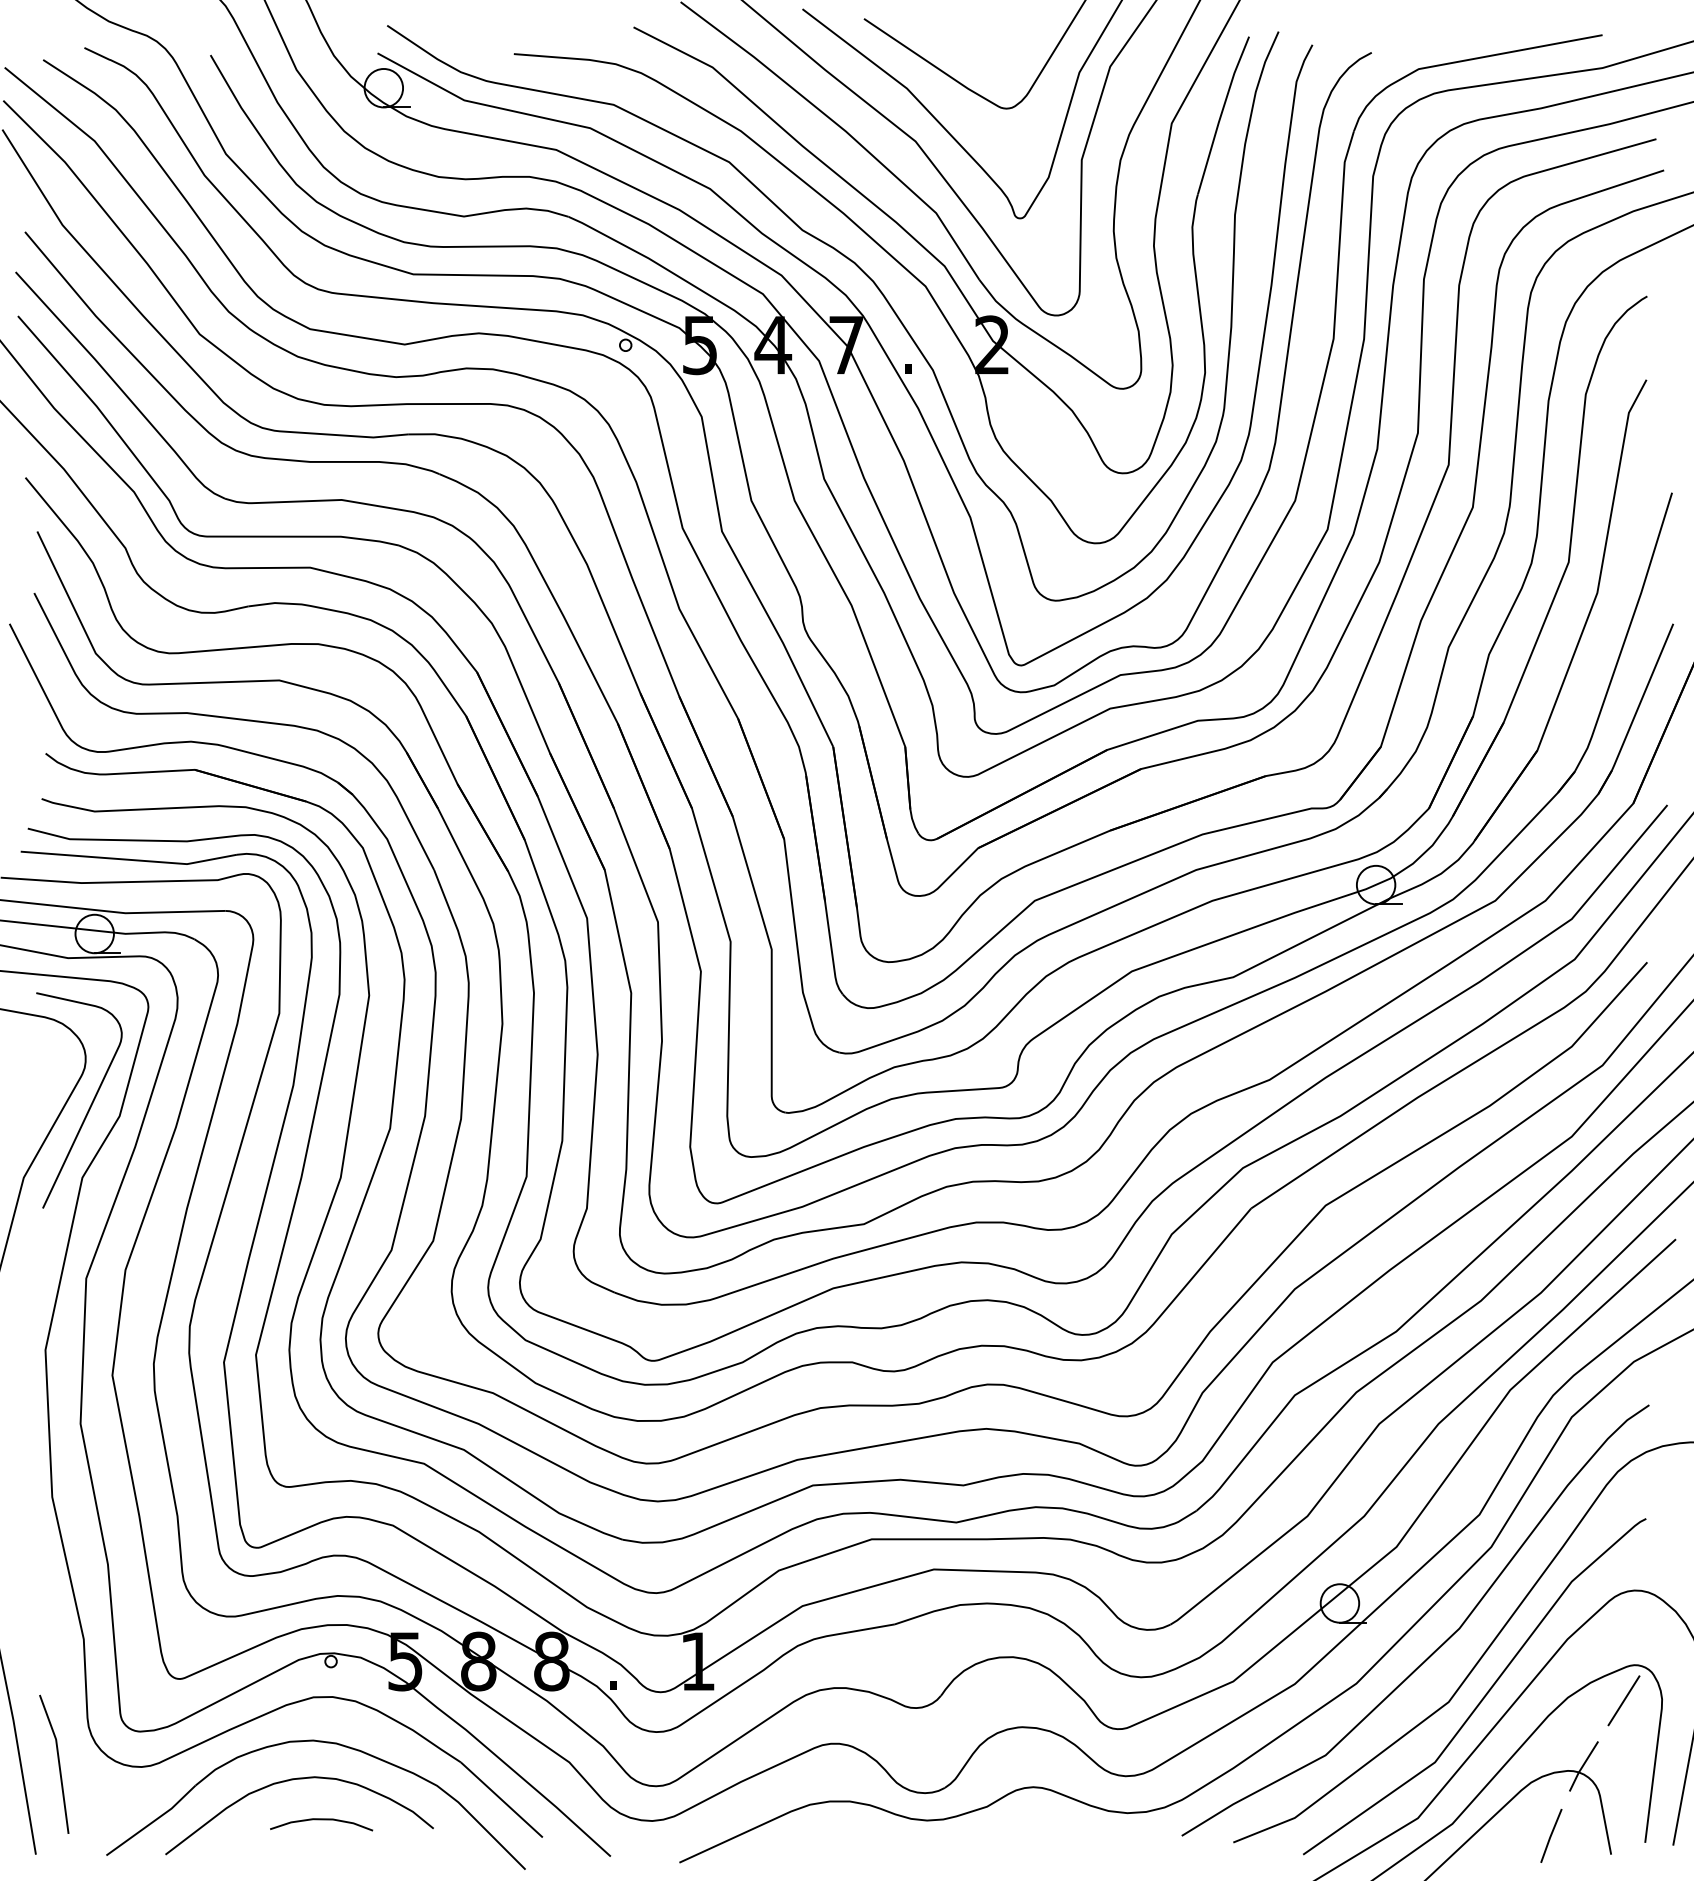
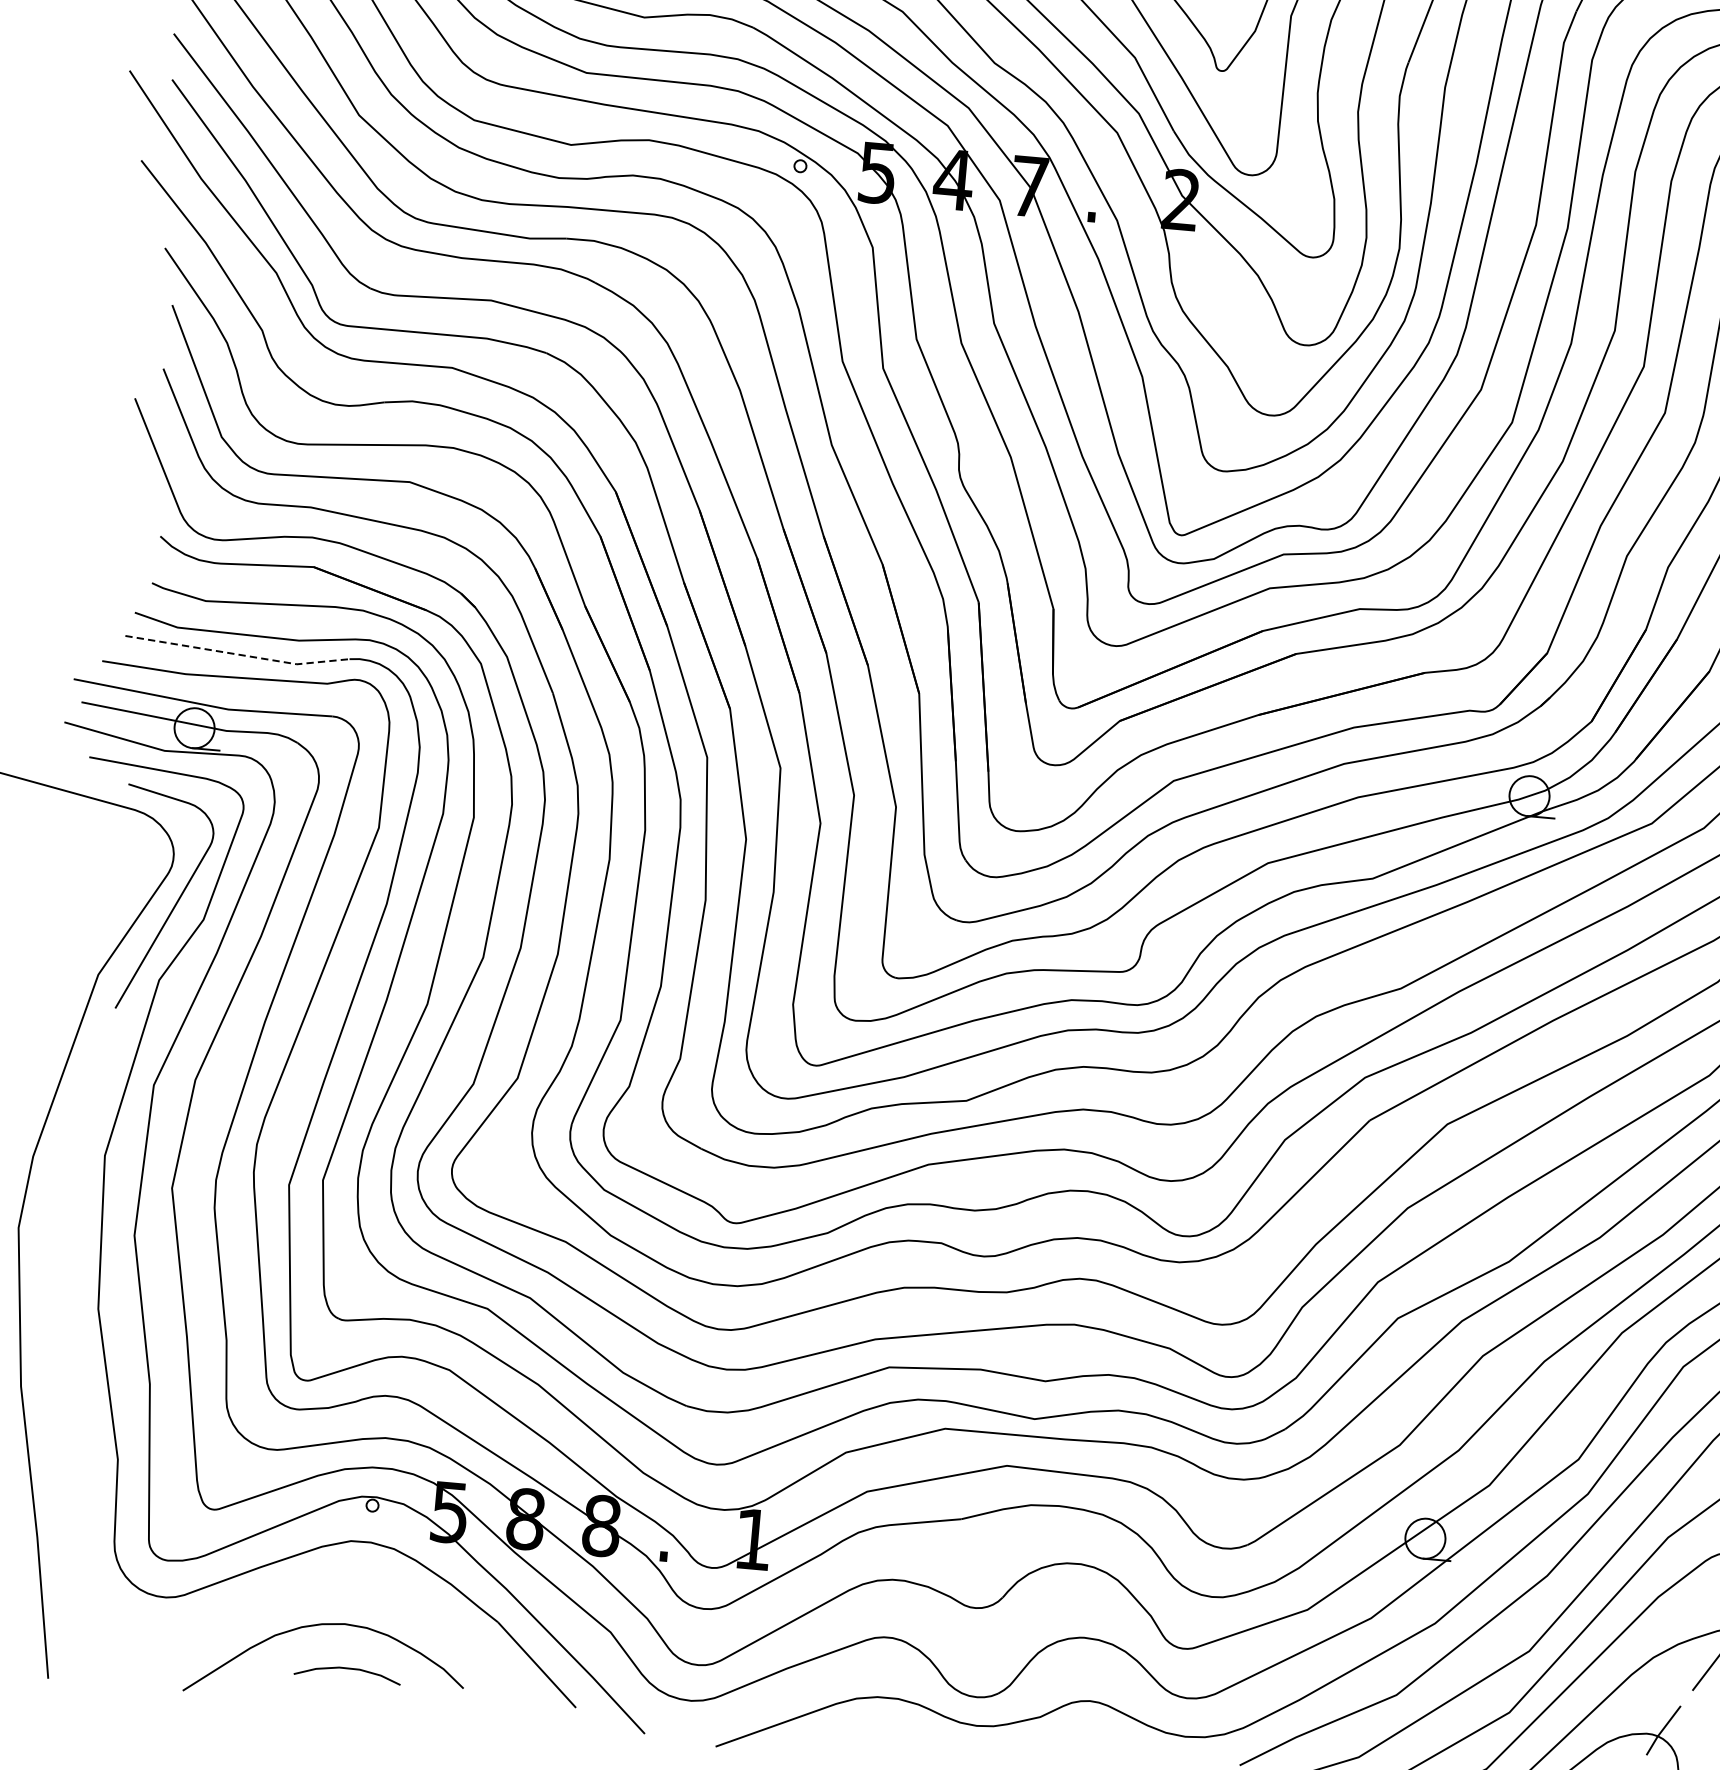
line: (130, 859) -> (238, 654), solid -> dashed
part: (326, 1743) -> (360, 1590), removed
line: (58, 1763) -> (80, 1586), removed

